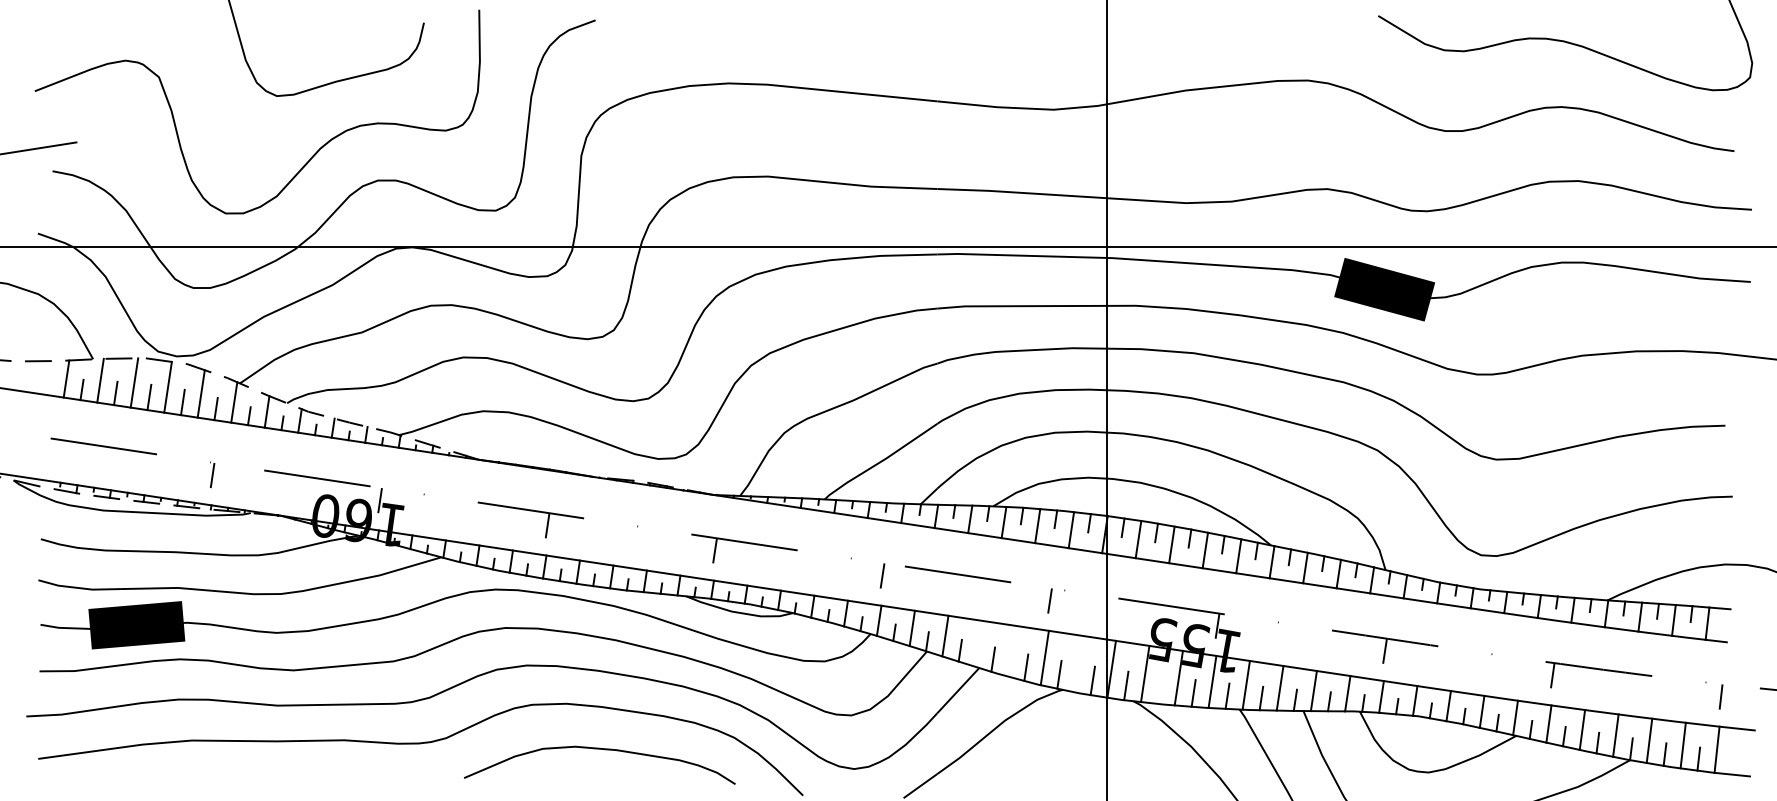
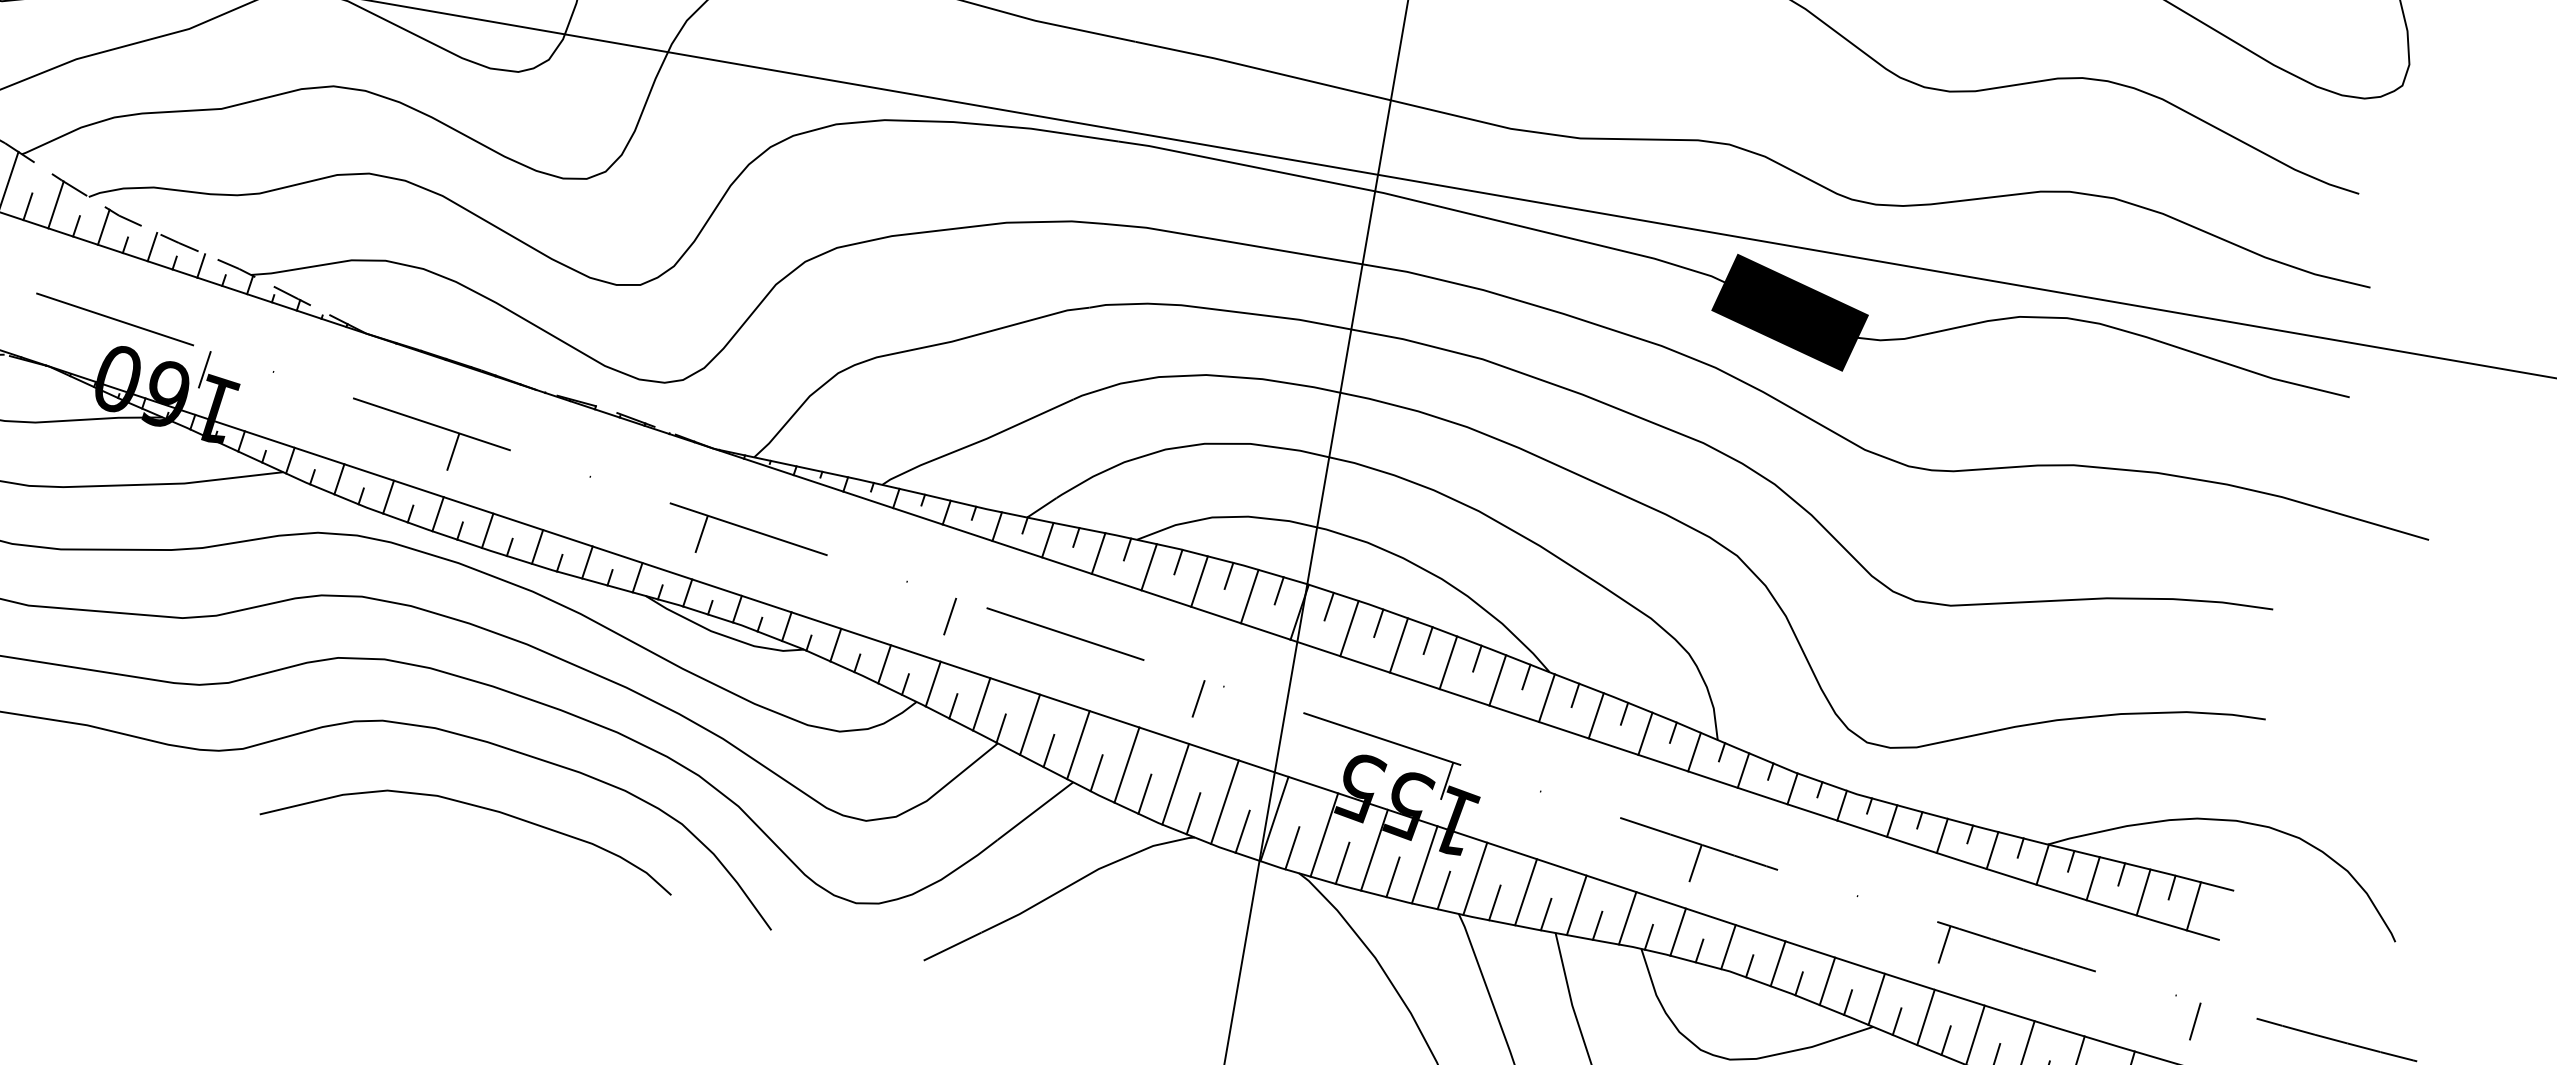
line: (978, 643) -> (1078, 744), added
line: (1011, 650) -> (1126, 764), added
line: (1077, 663) -> (1223, 801), added
line: (1159, 689) -> (1342, 862), added

